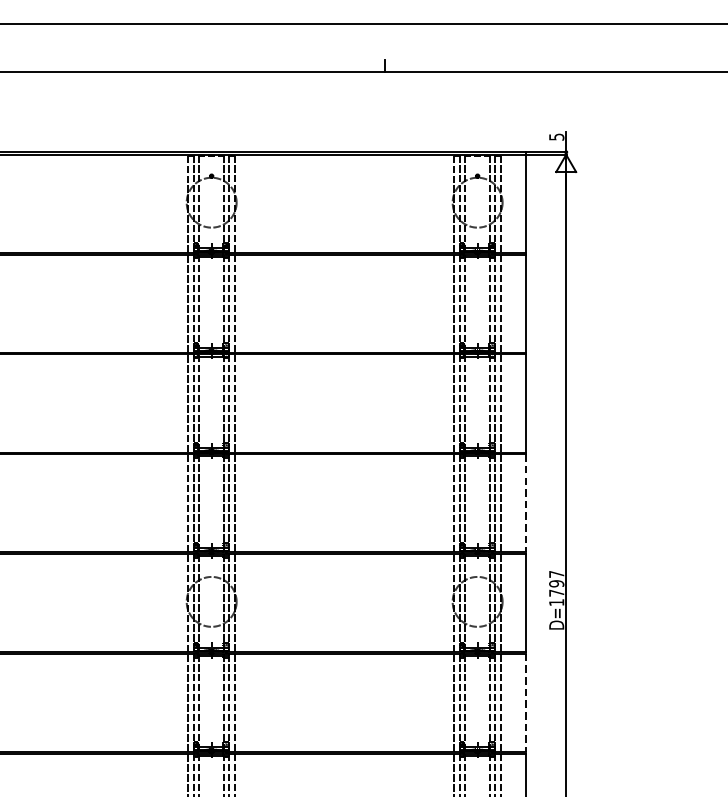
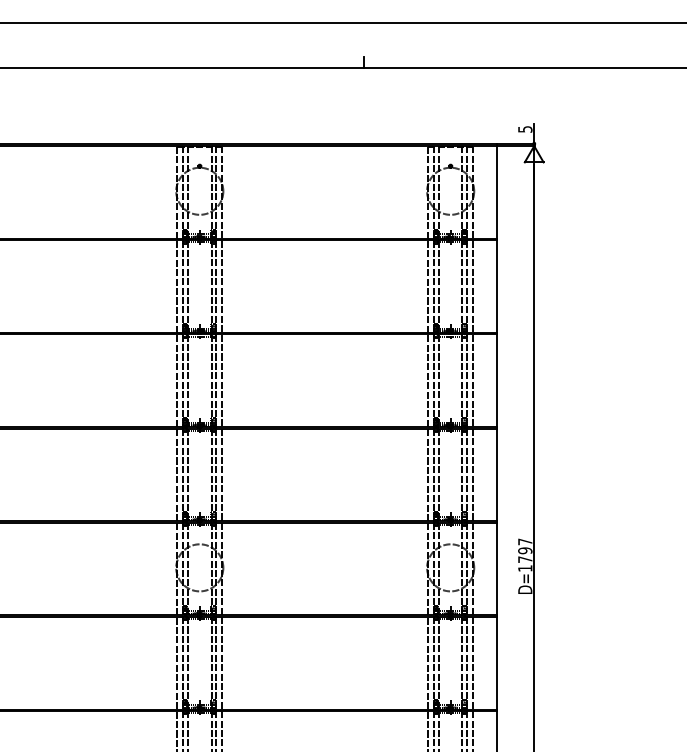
line: (526, 503) -> (496, 475), dashed -> solid
line: (526, 703) -> (496, 663), dashed -> solid

